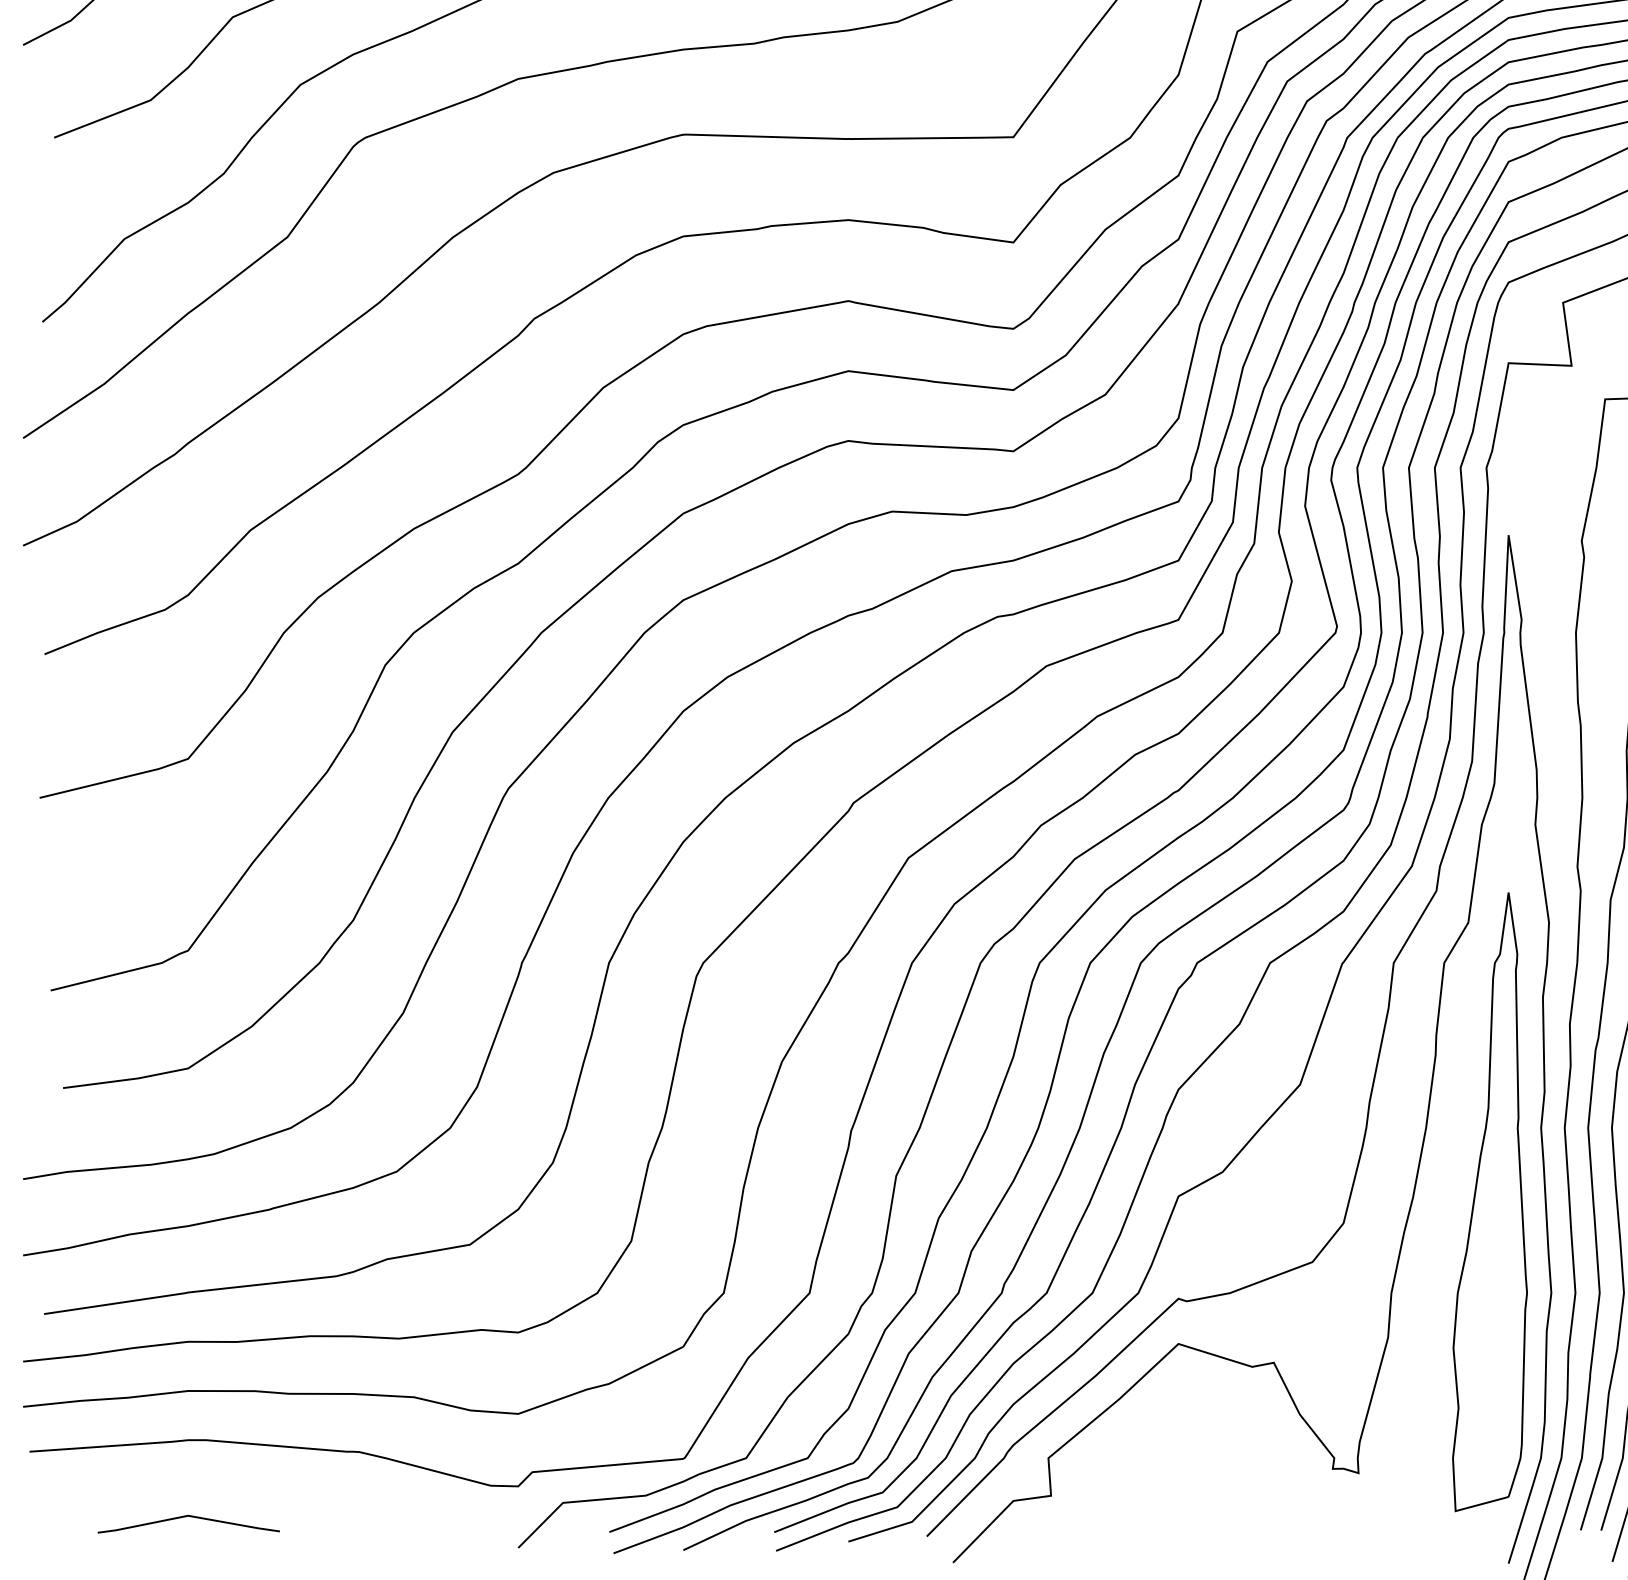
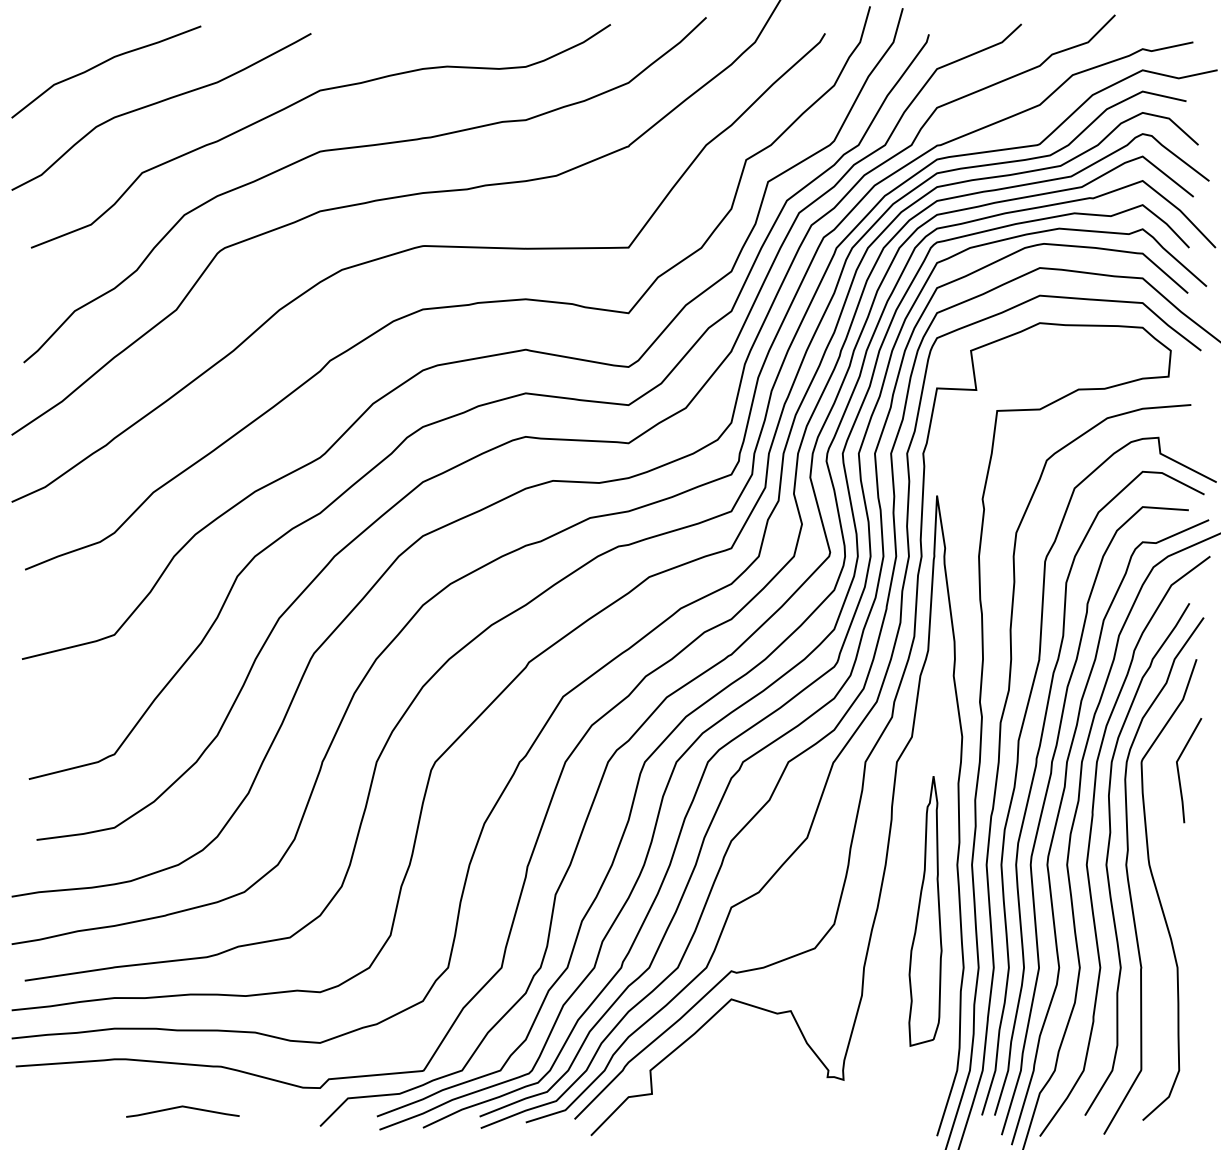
part: (1490, 1202) -> (925, 911), size x0.7
line: (188, 1517) -> (182, 1107), moved

